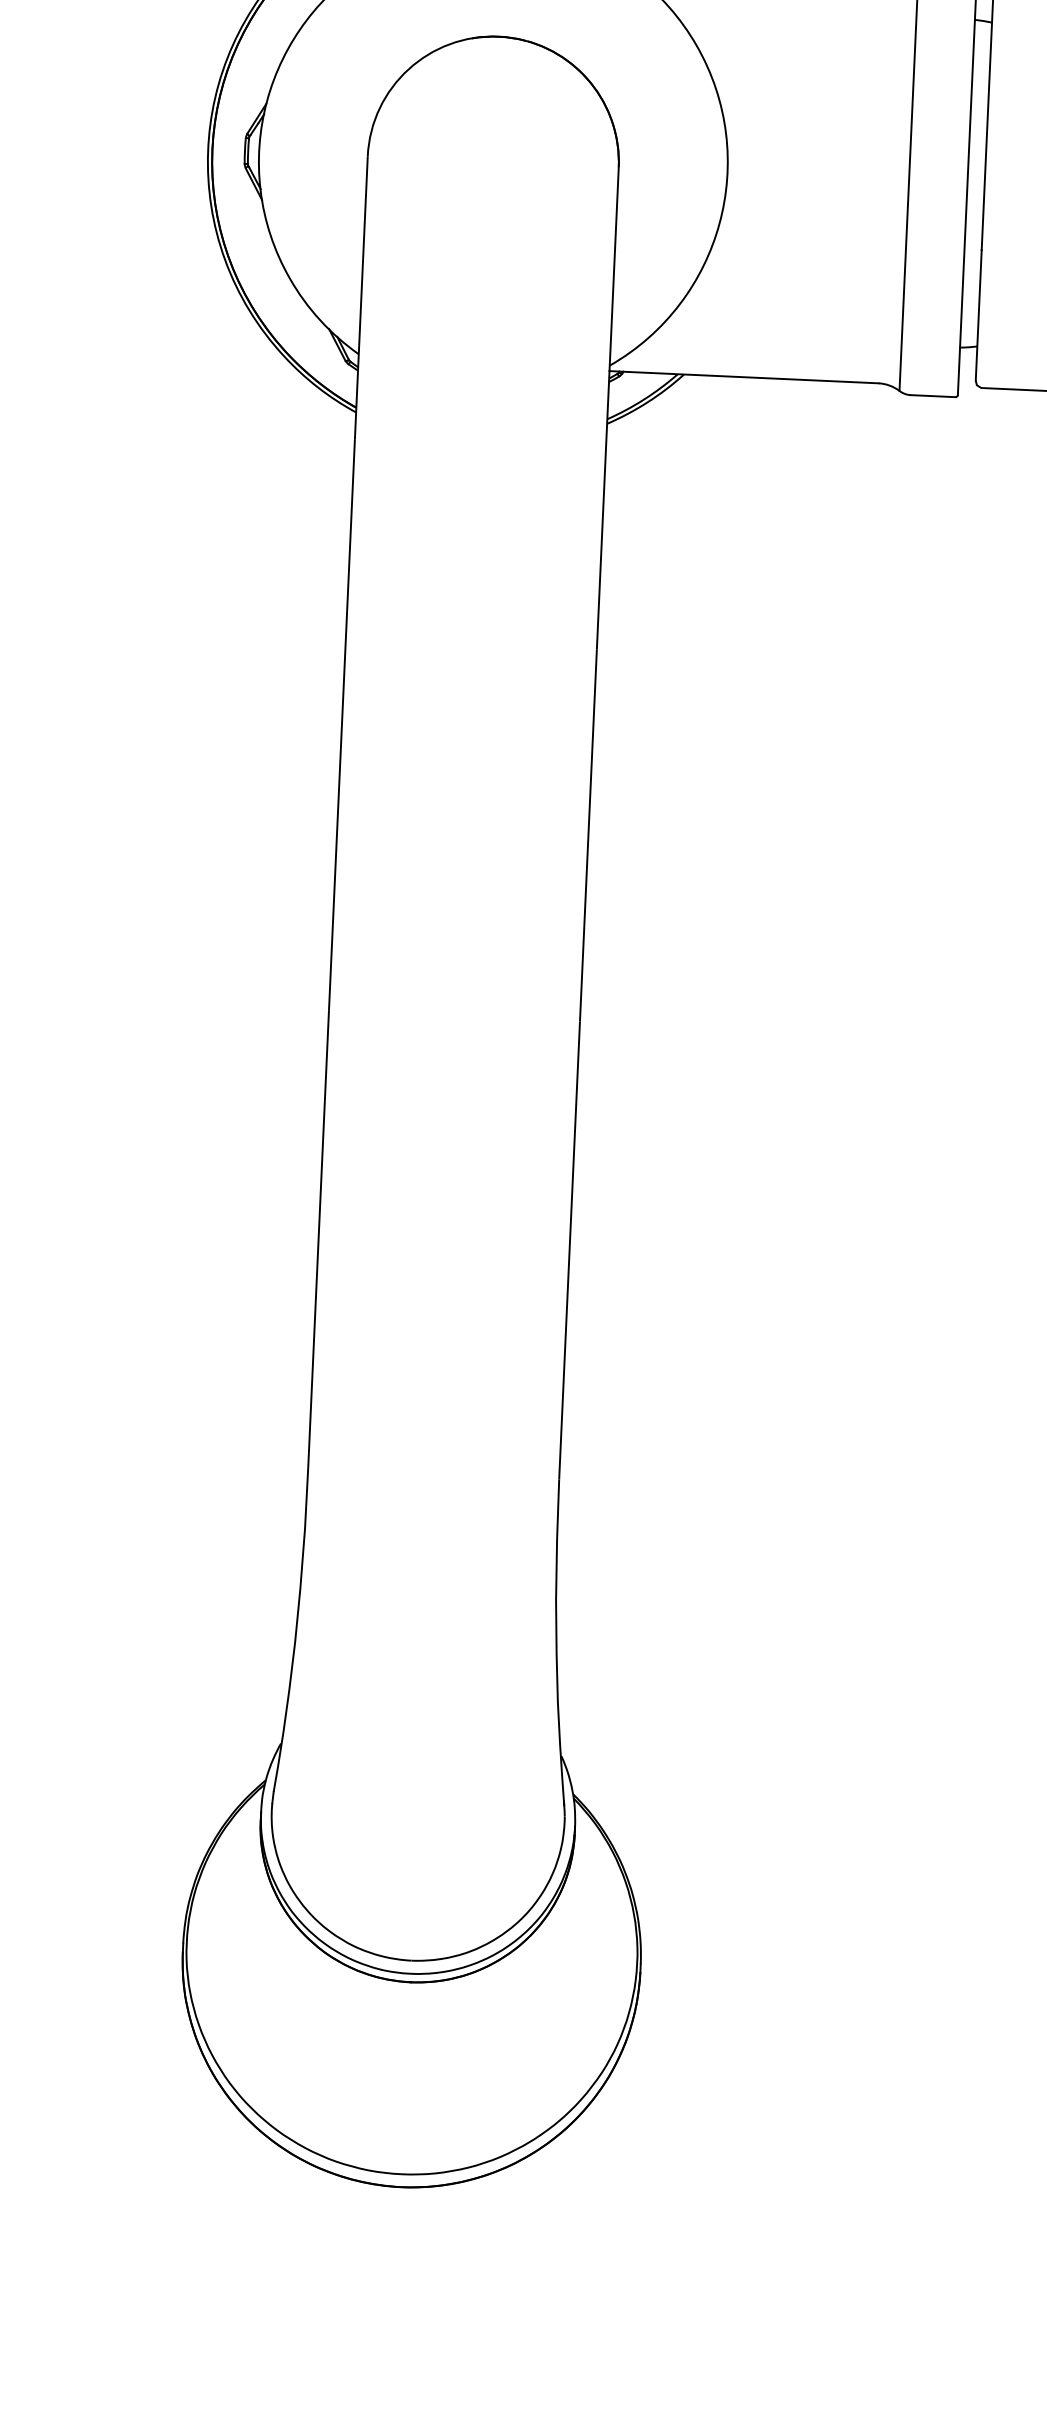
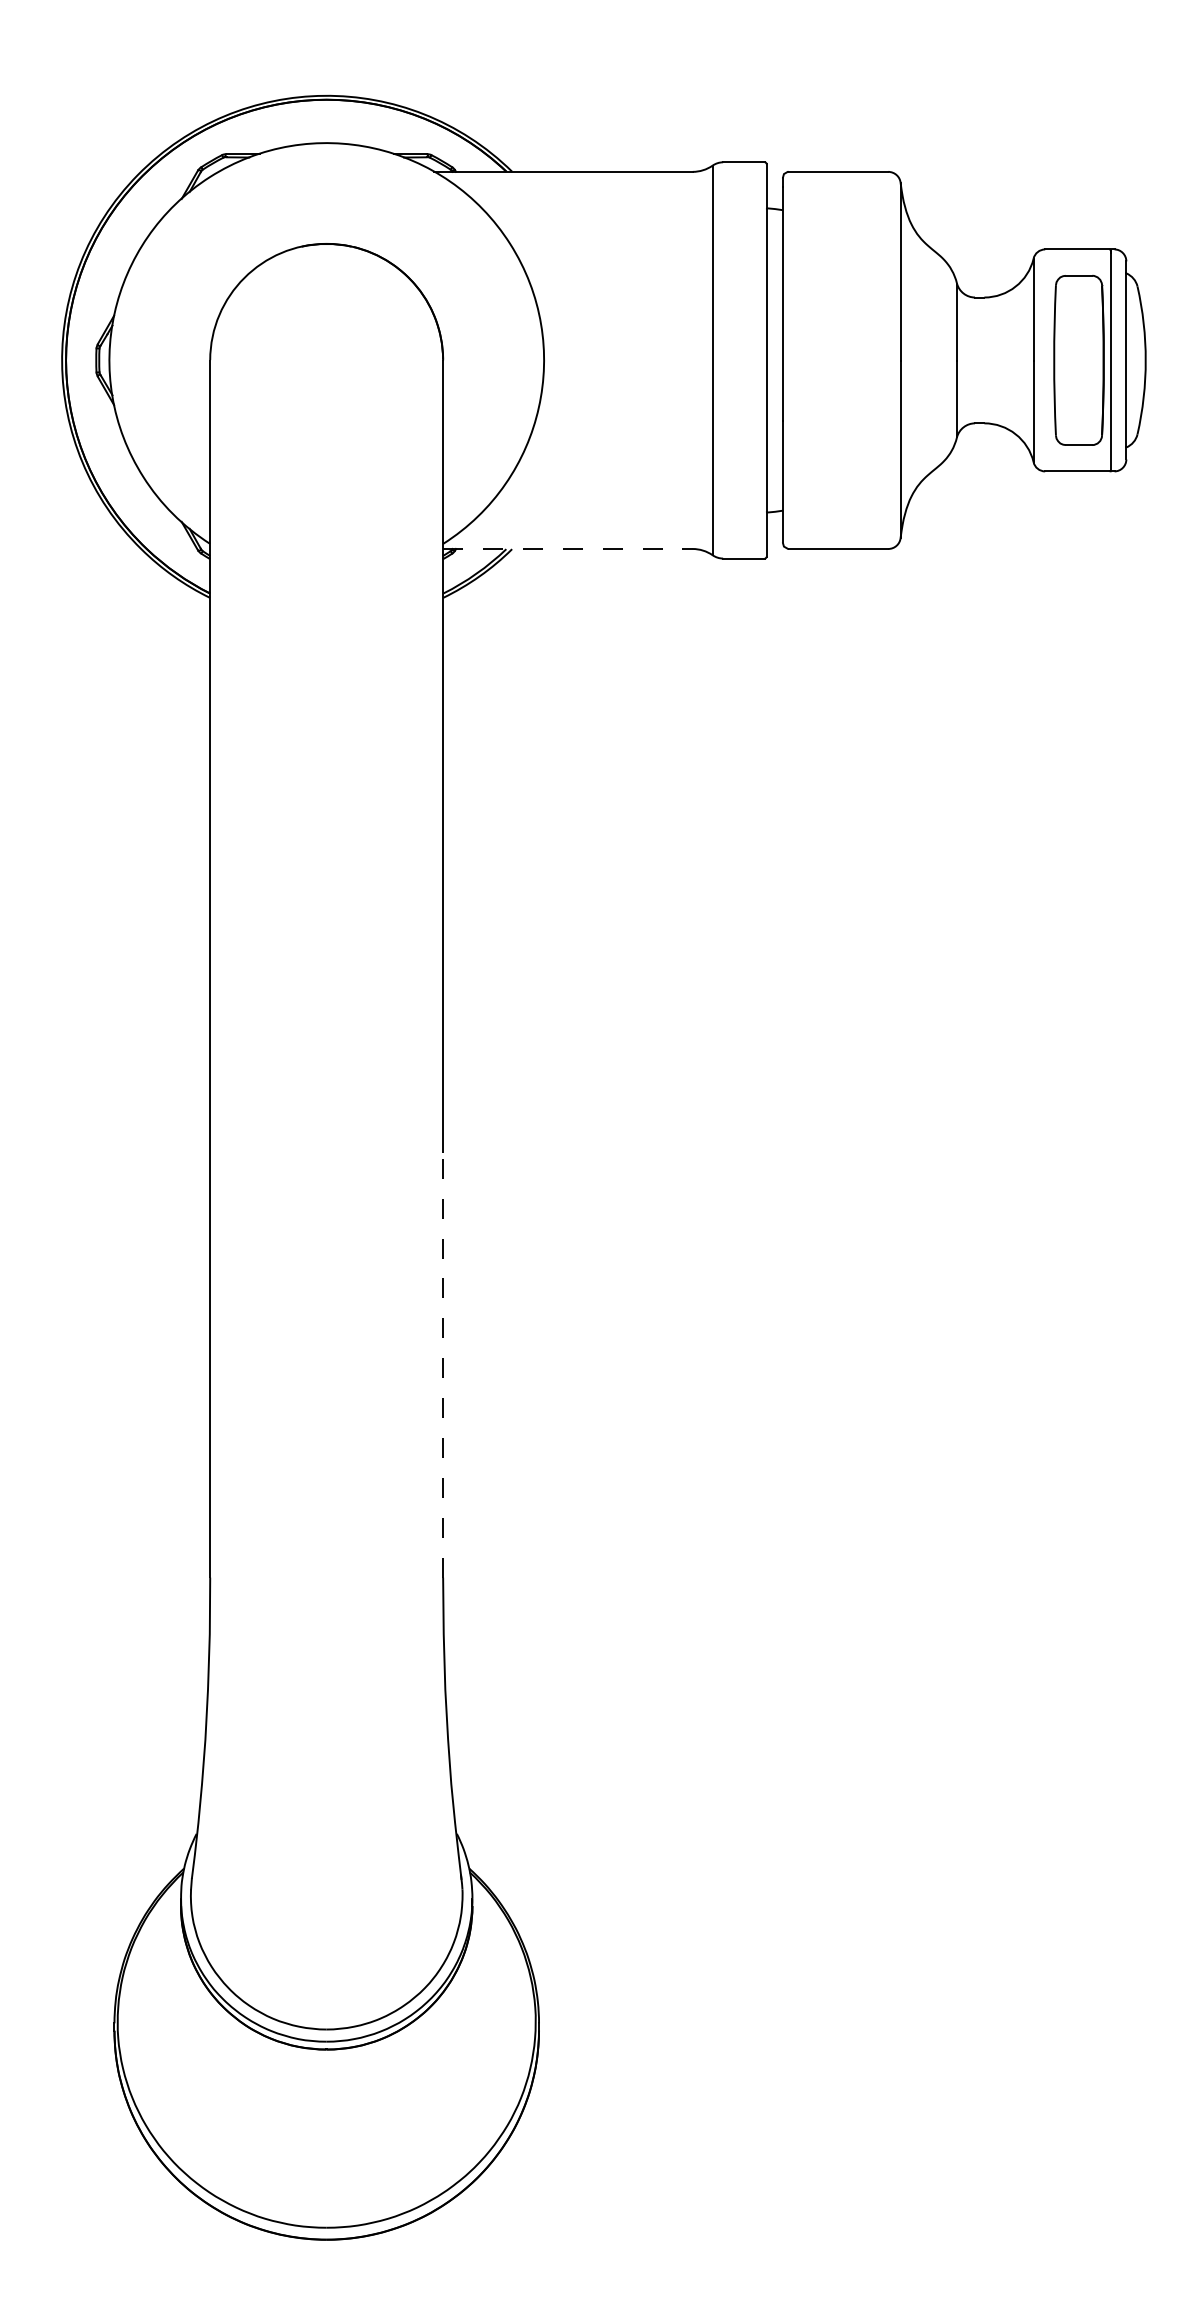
line: (743, 377) -> (567, 549), solid -> dashed
line: (569, 1250) -> (443, 1365), solid -> dashed

